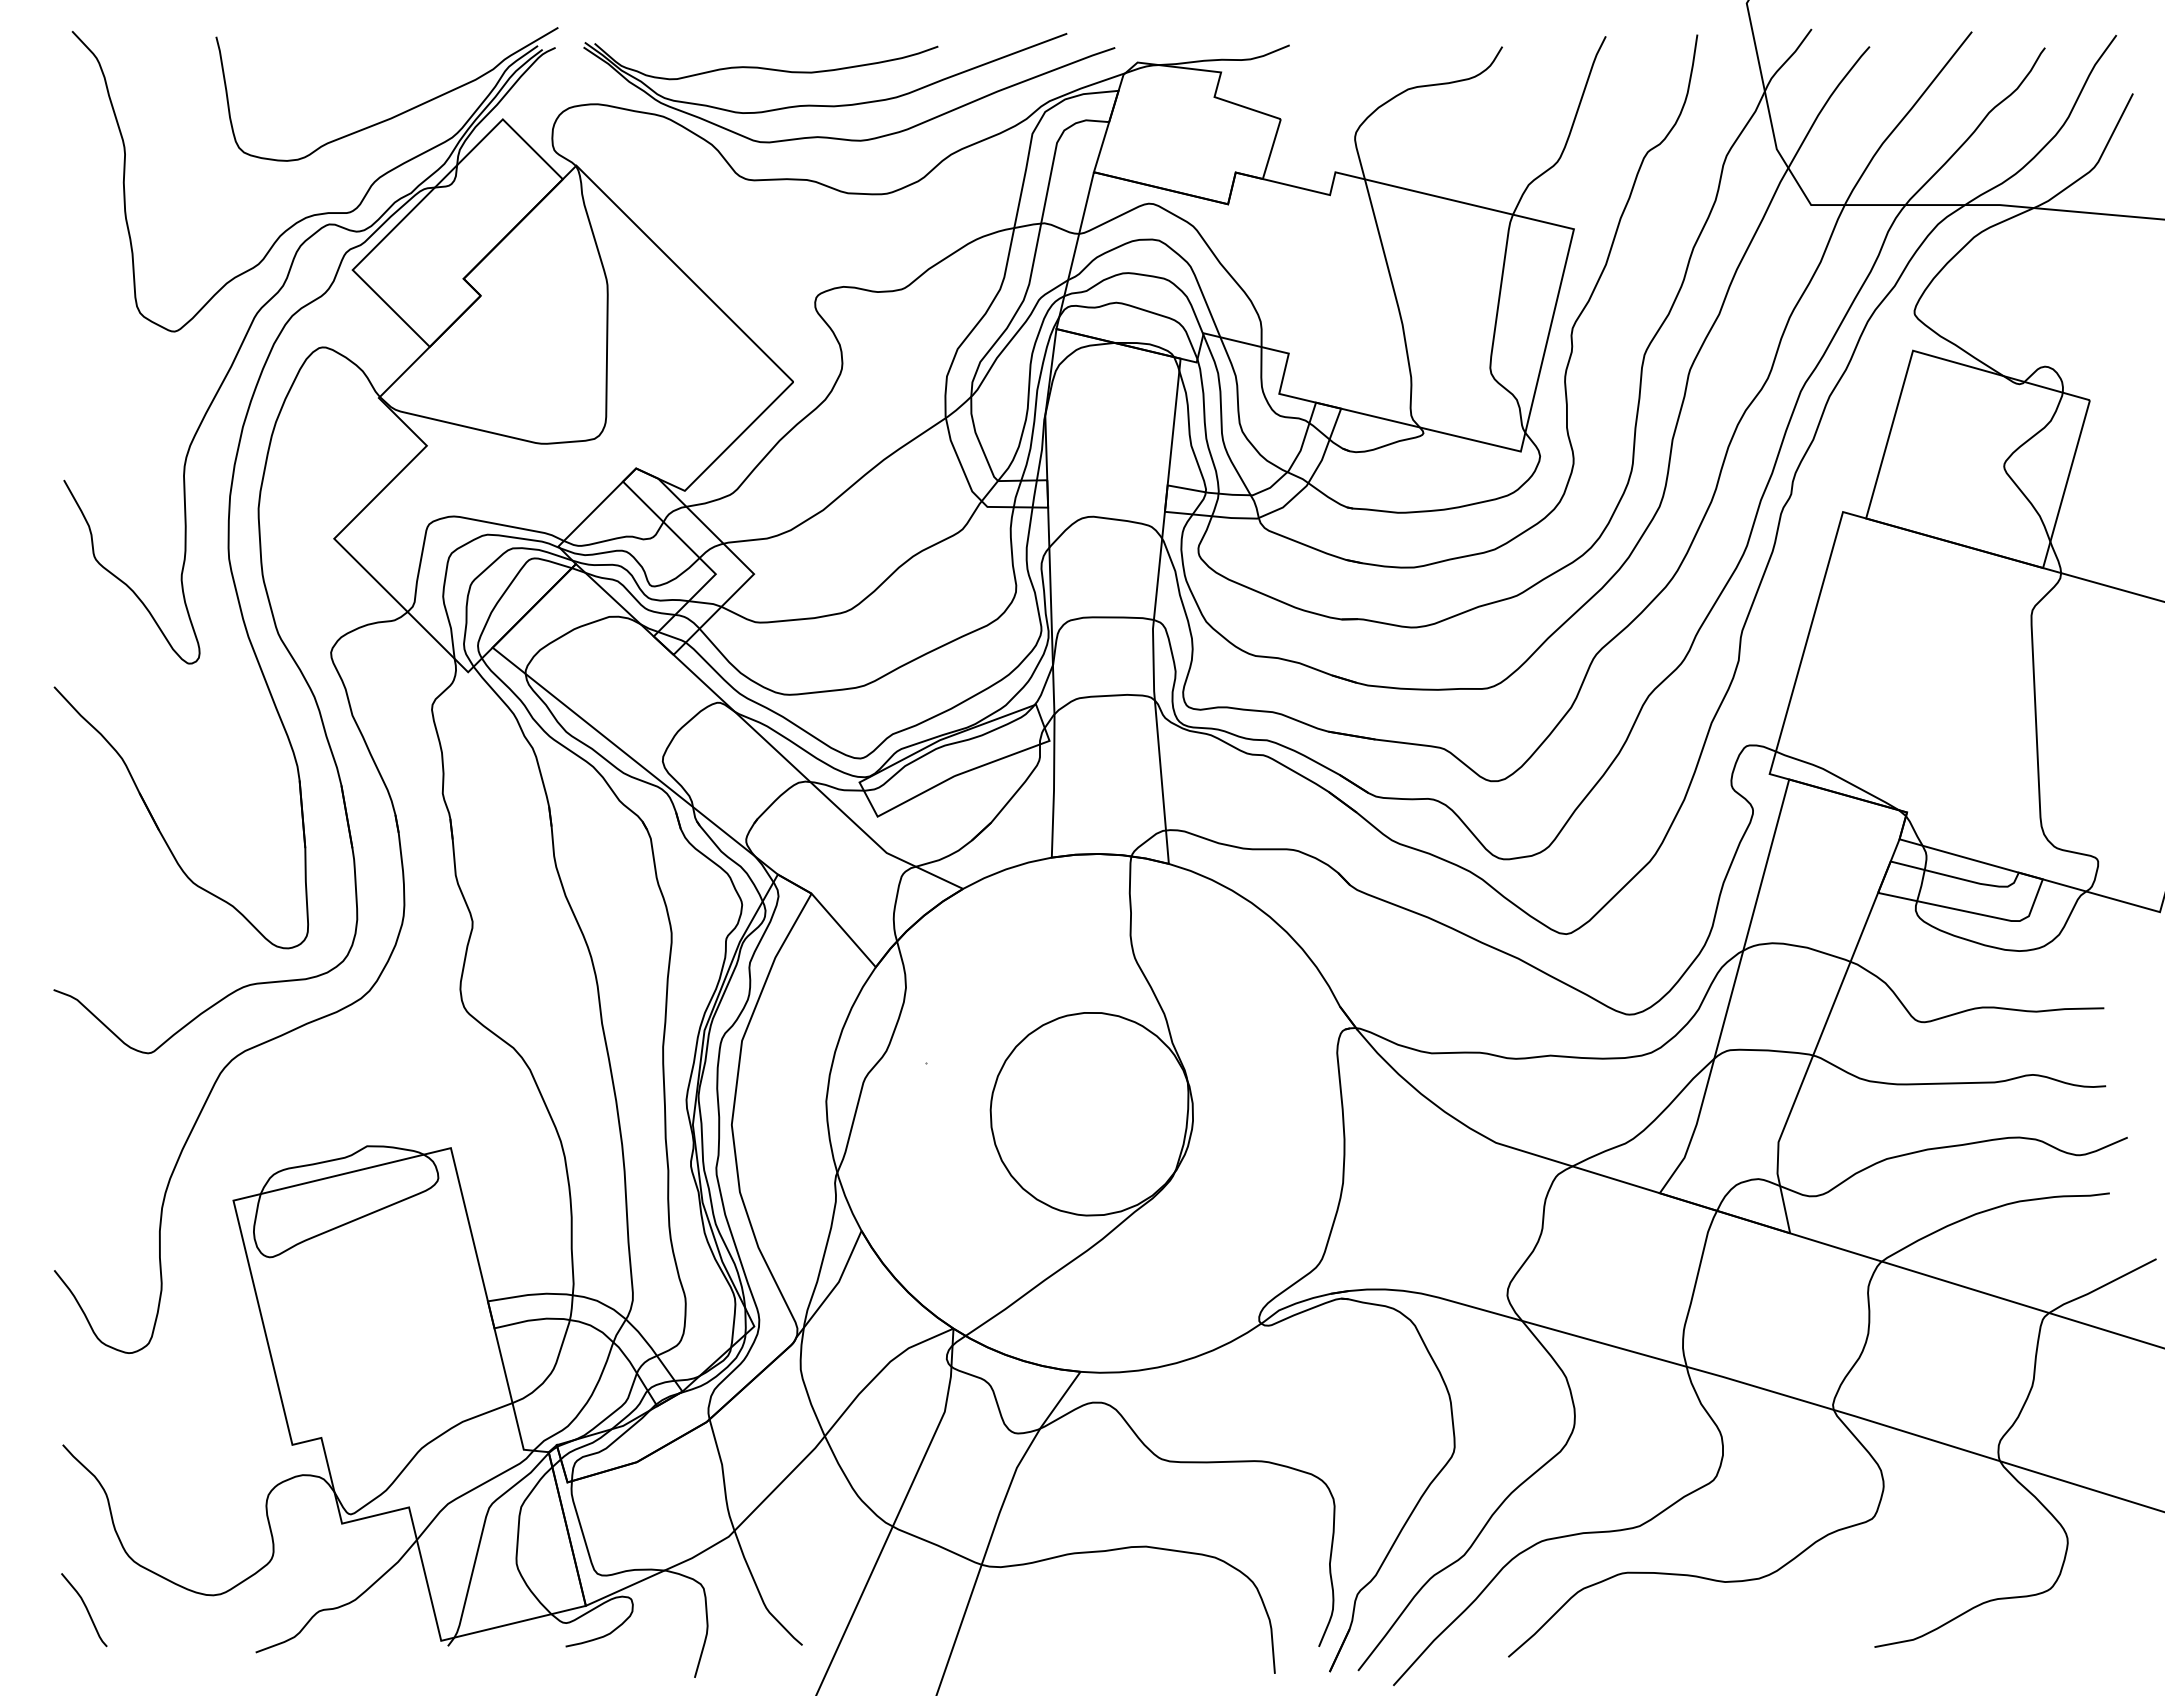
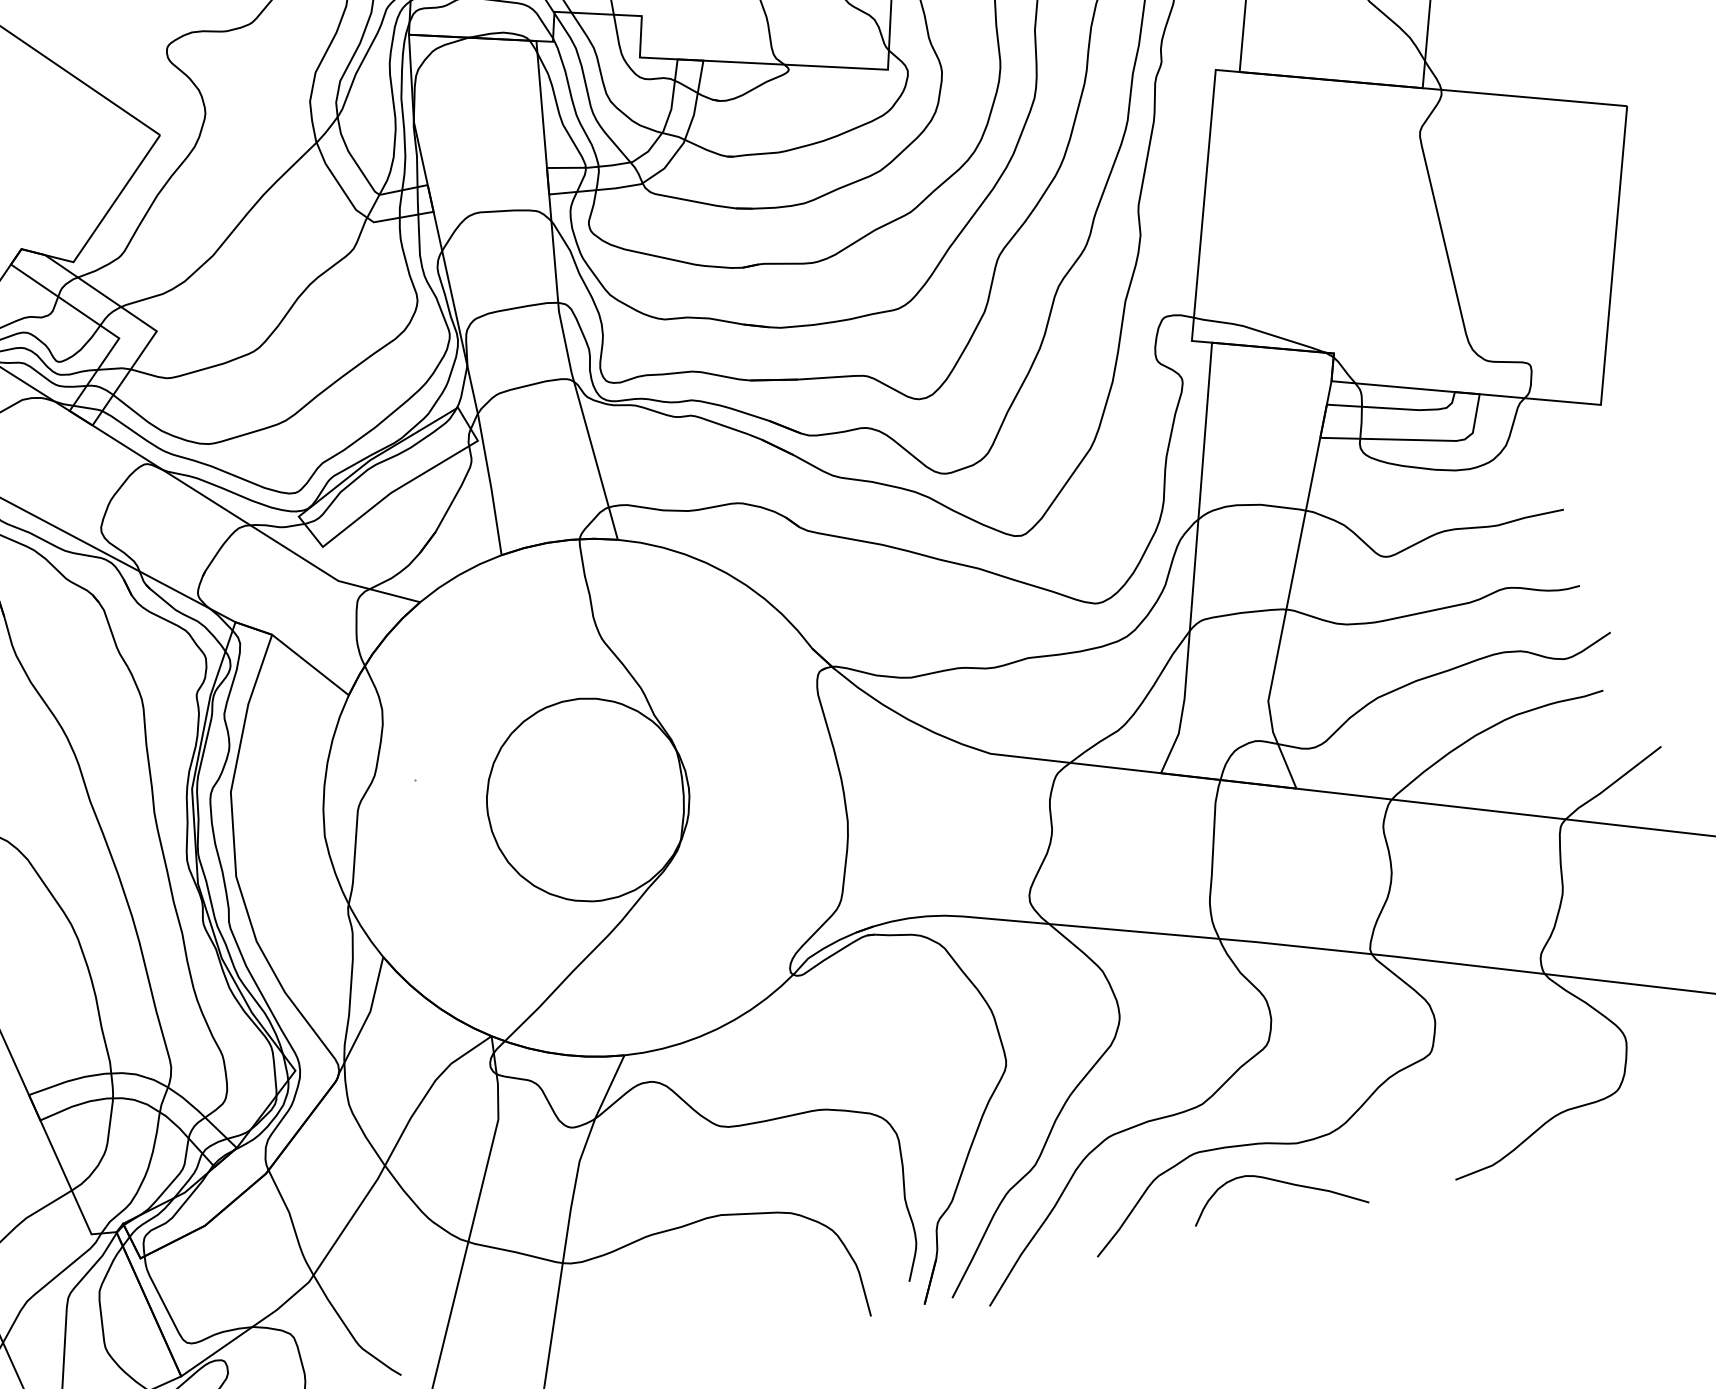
curve: (1703, 1618) -> (1282, 1183), added

